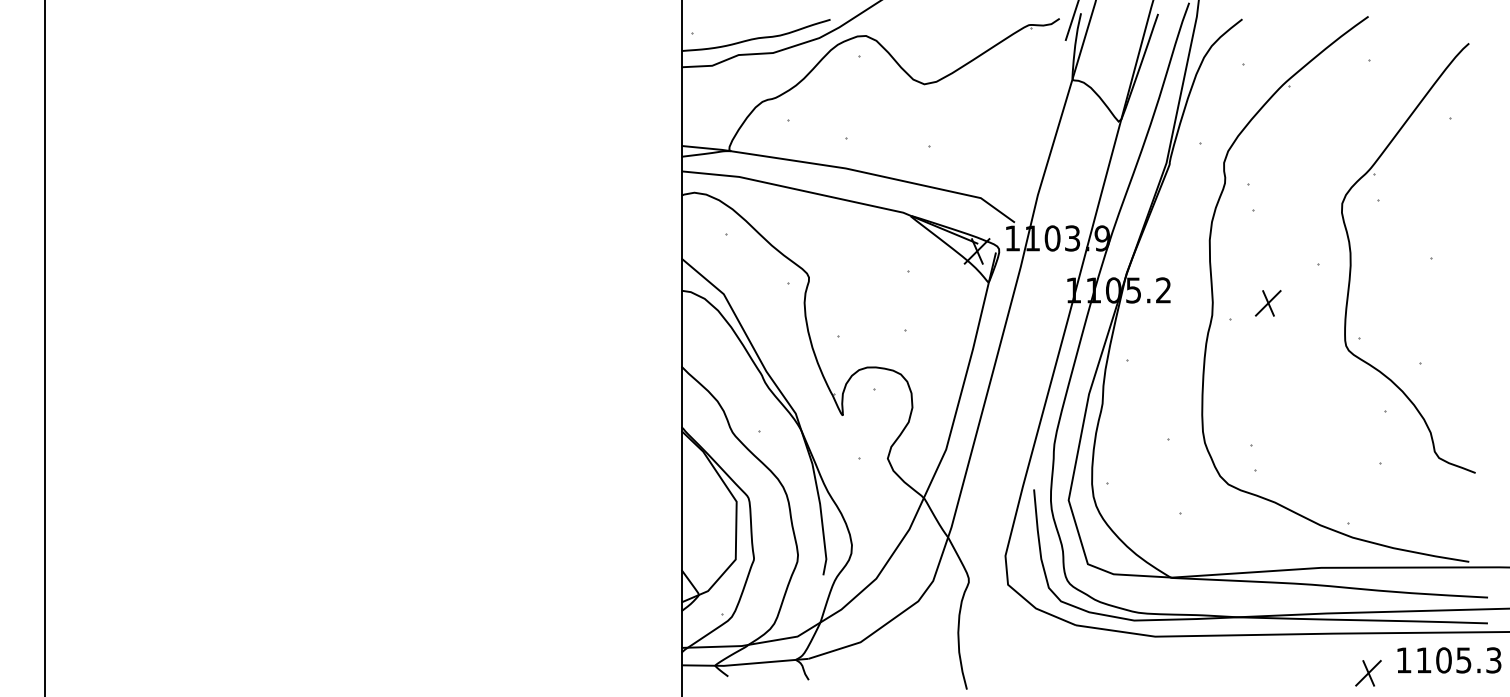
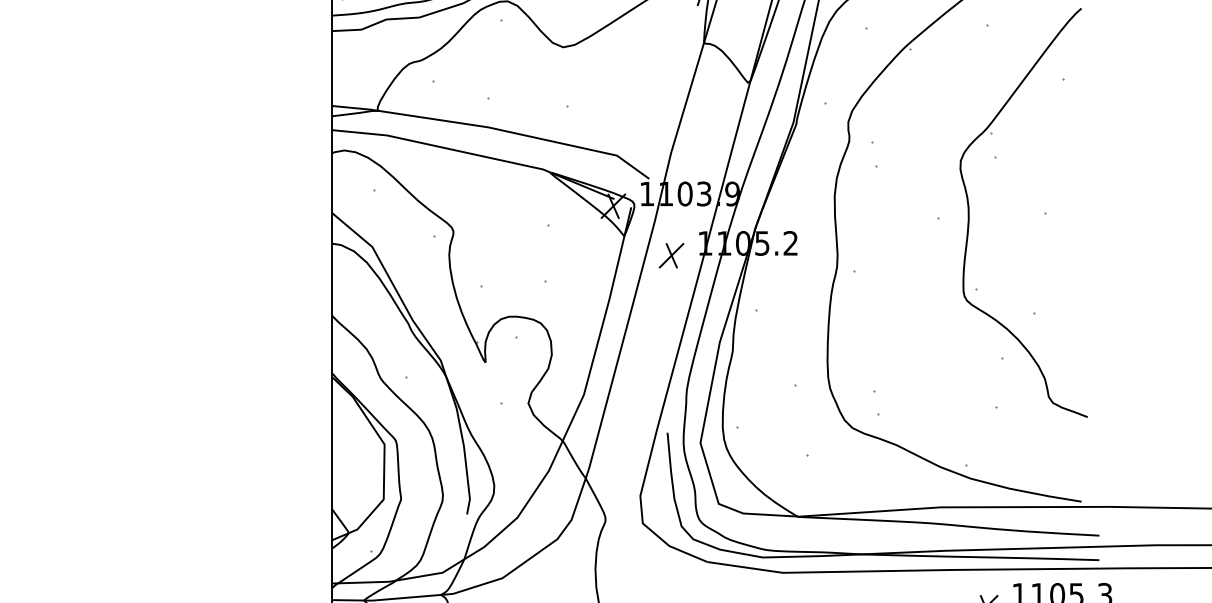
part: (1267, 303) -> (670, 255), moved

